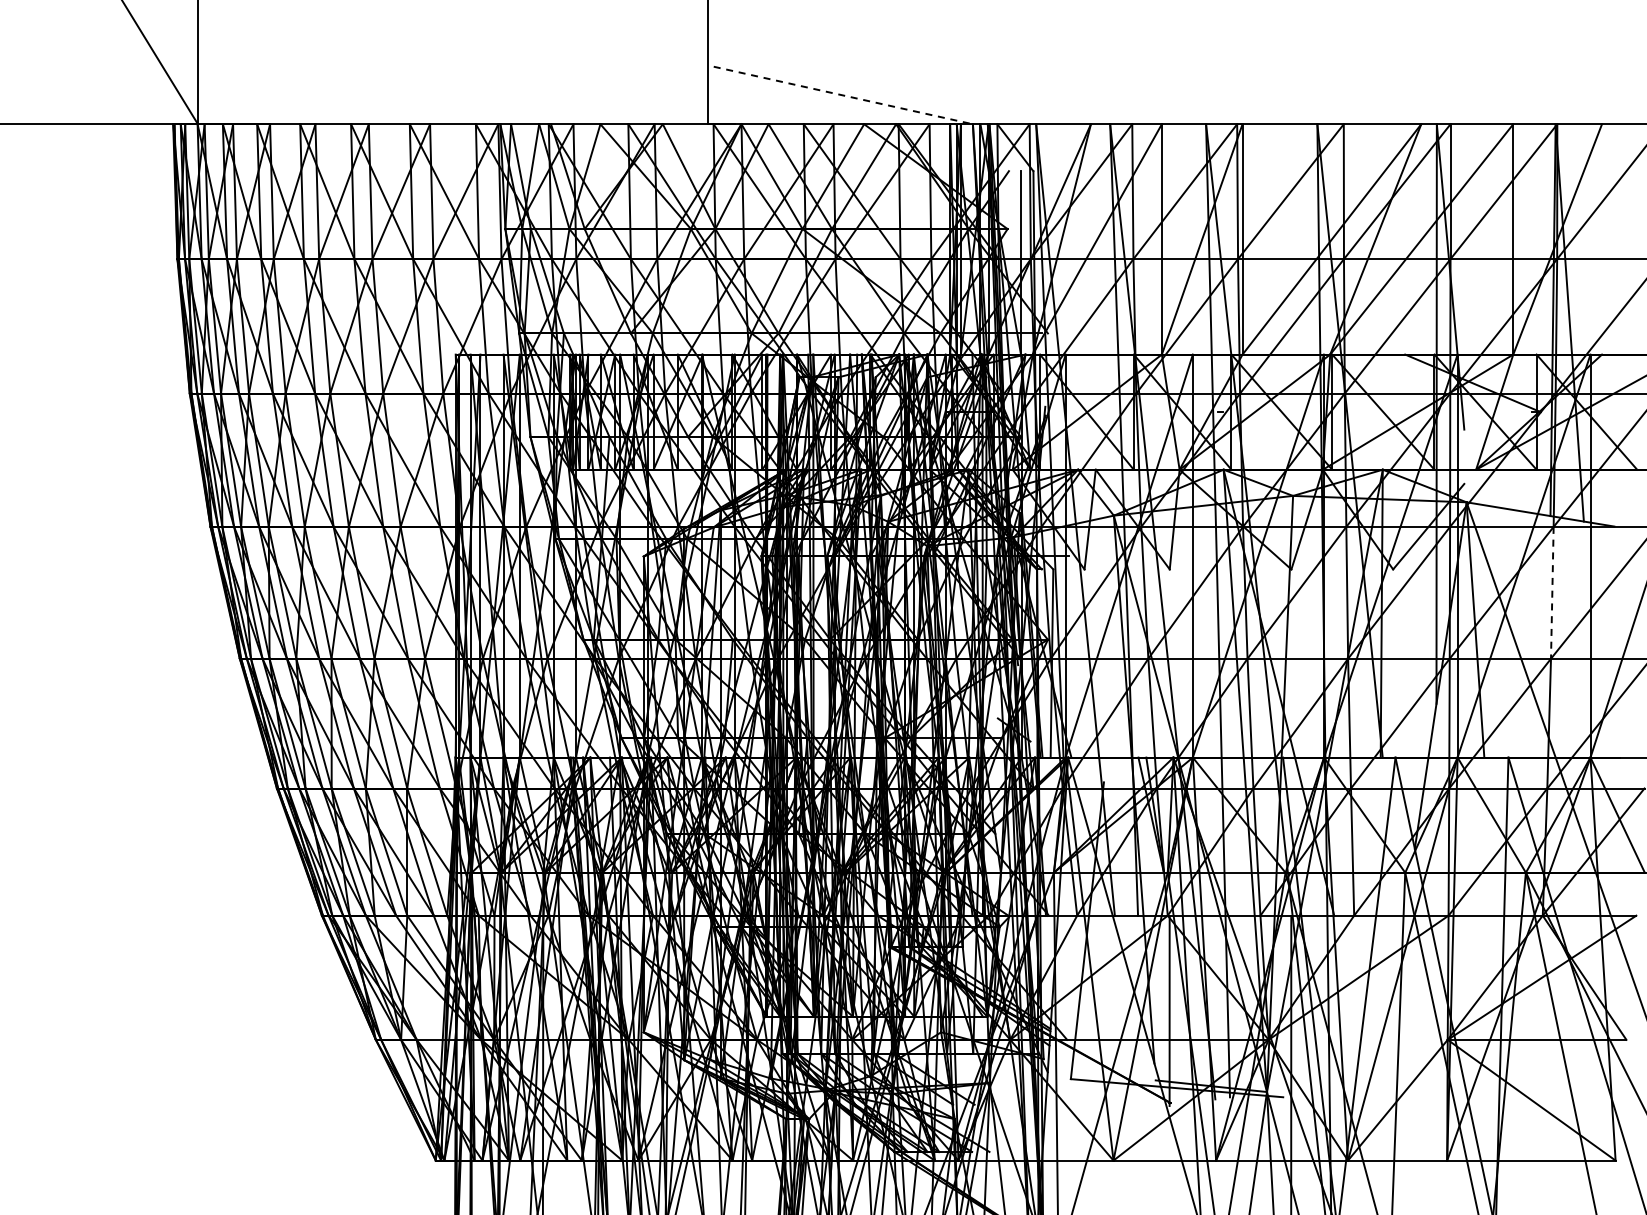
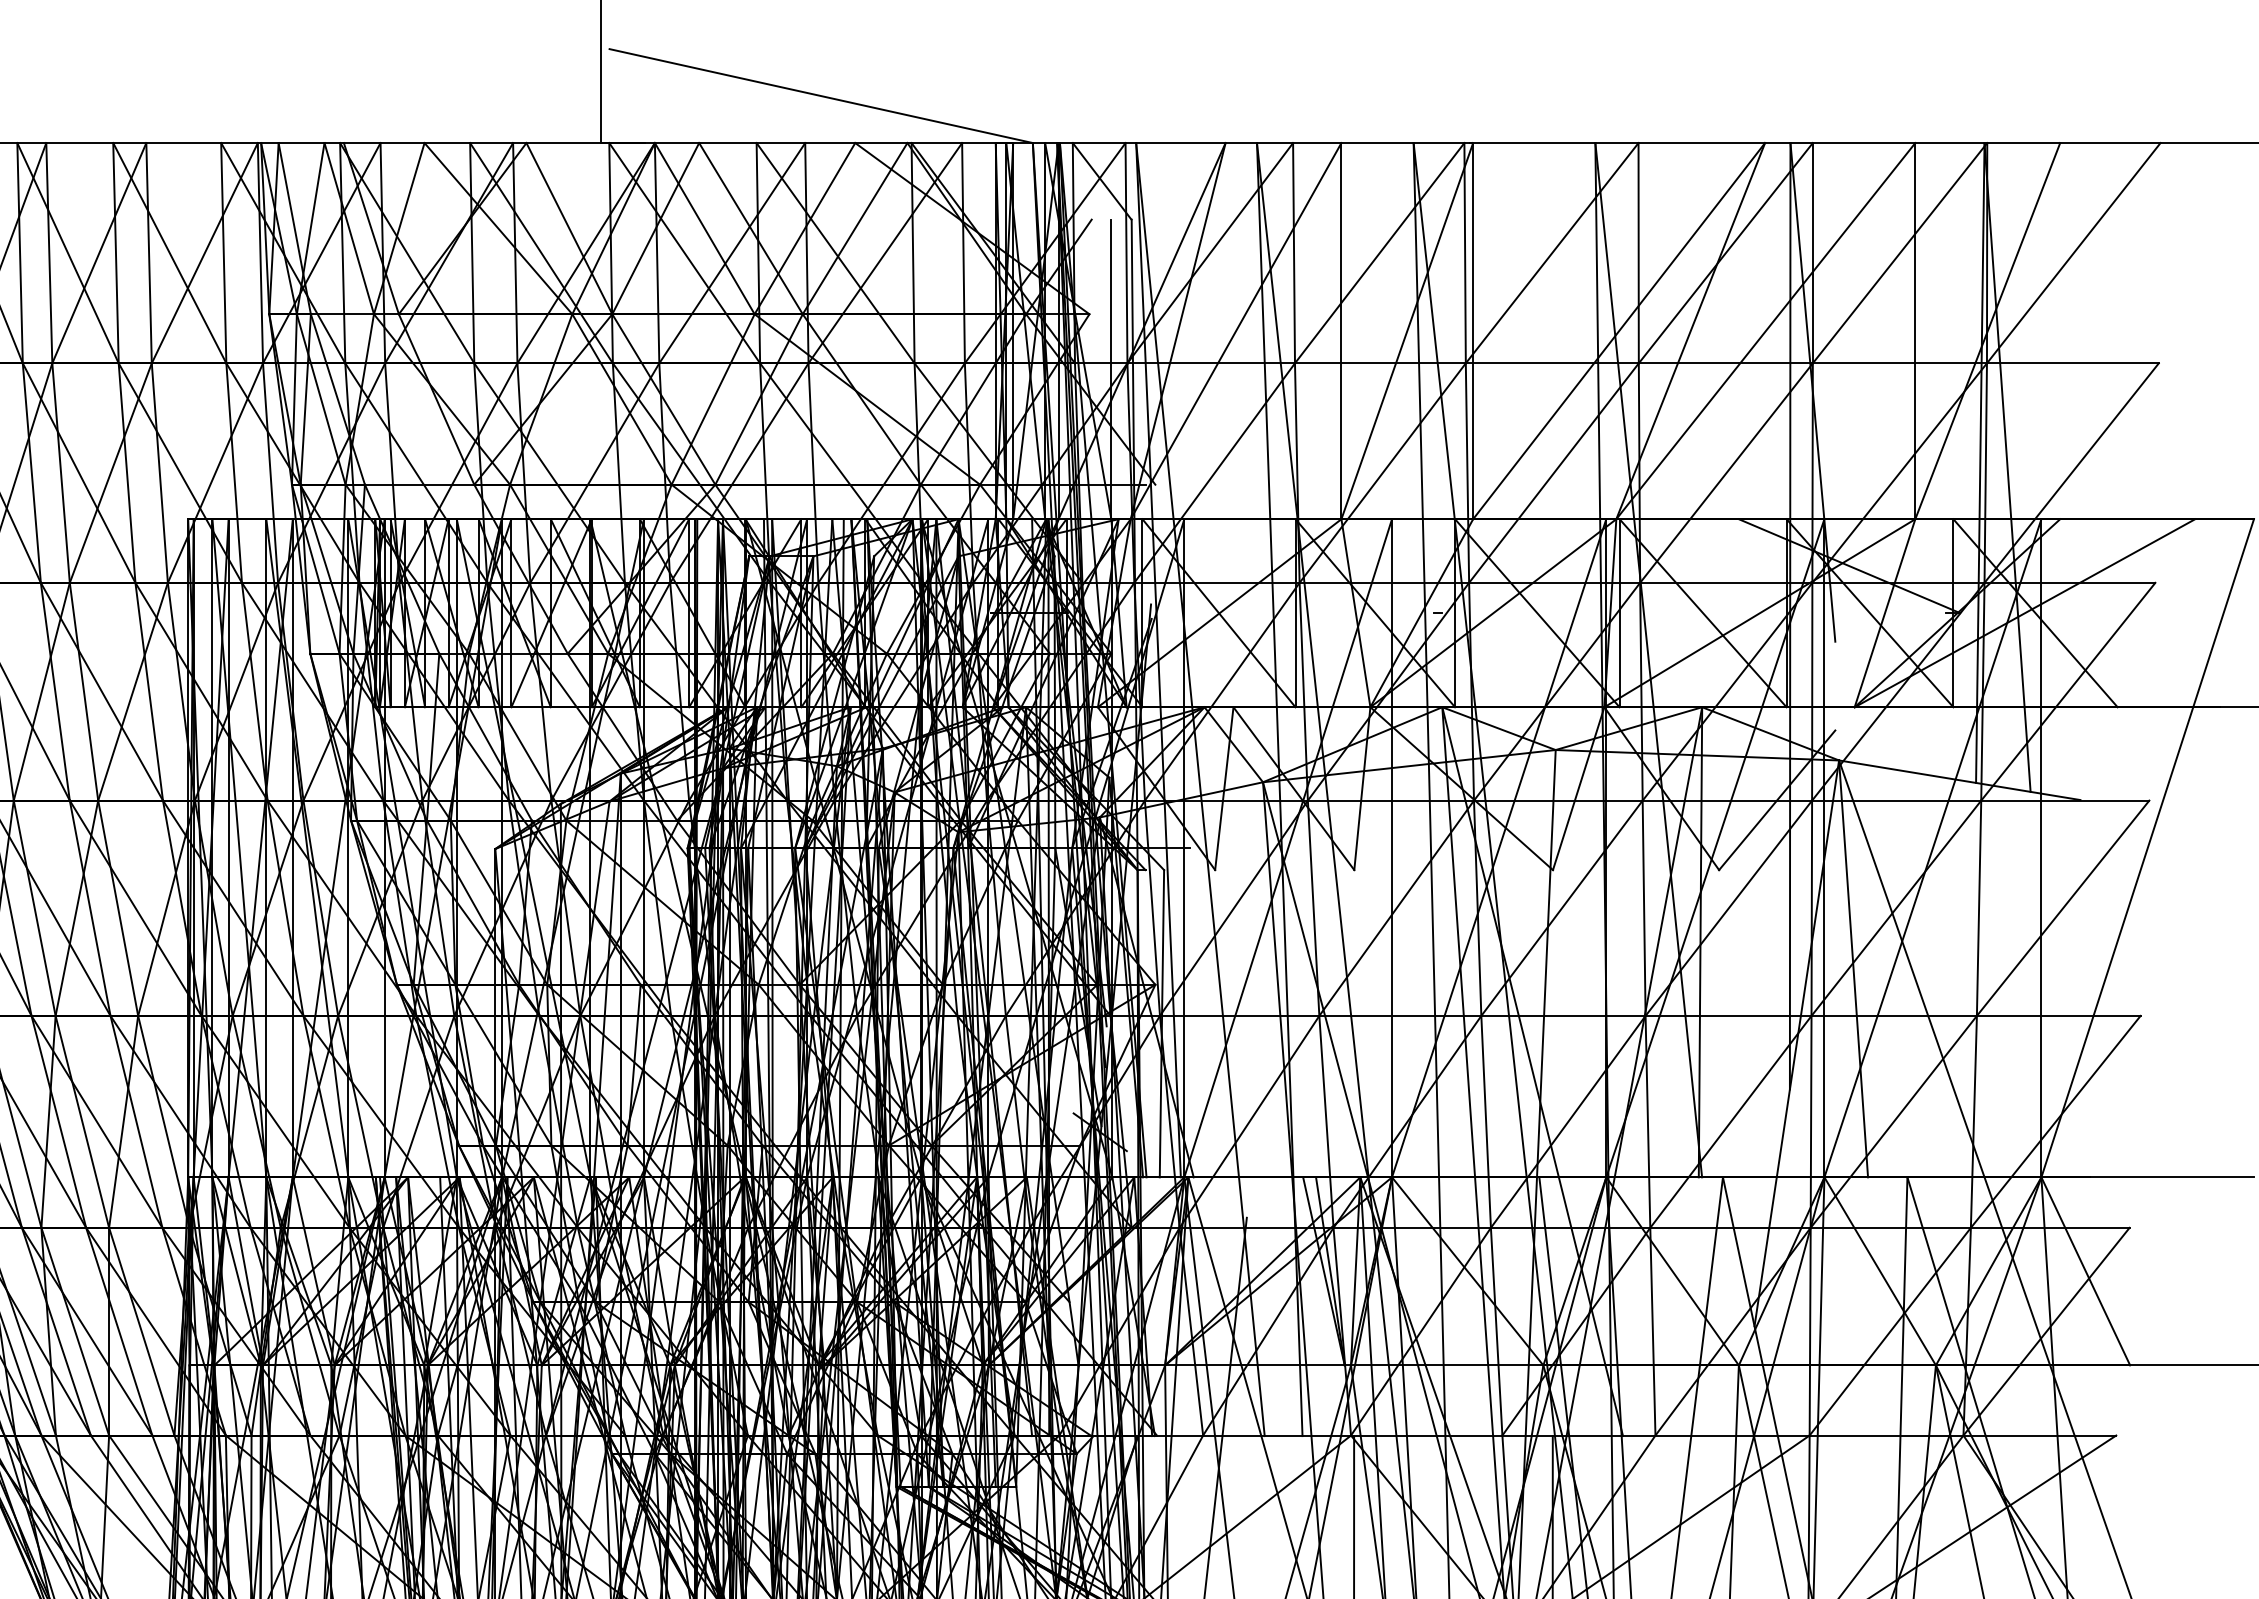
line: (843, 95) -> (821, 96), dashed -> solid
line: (1552, 592) -> (1979, 907), dashed -> solid

